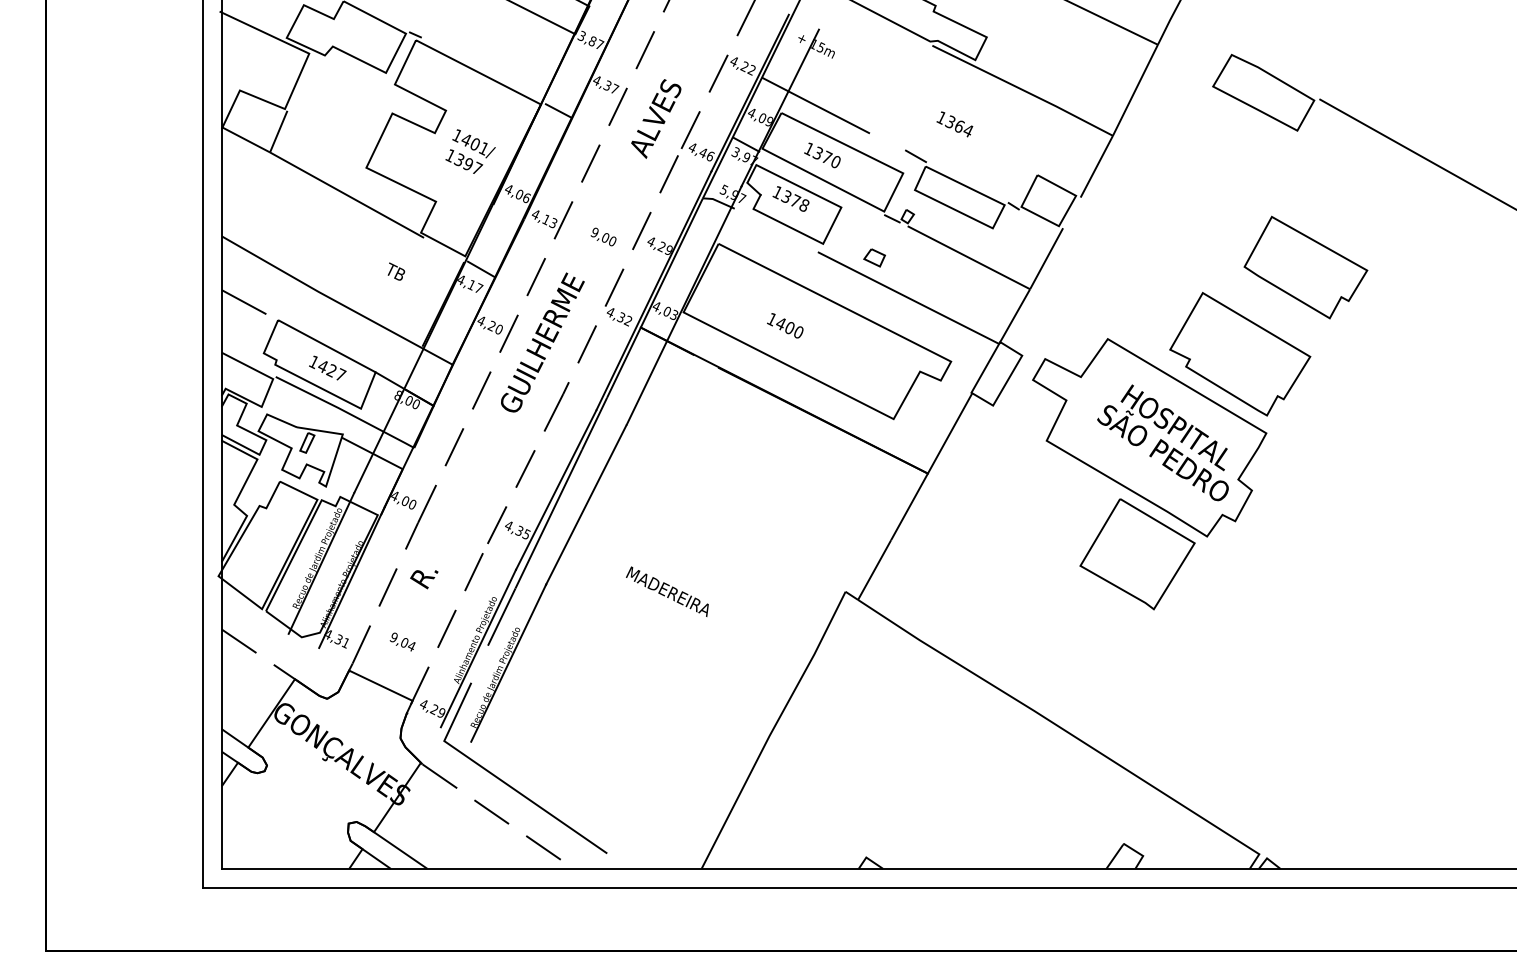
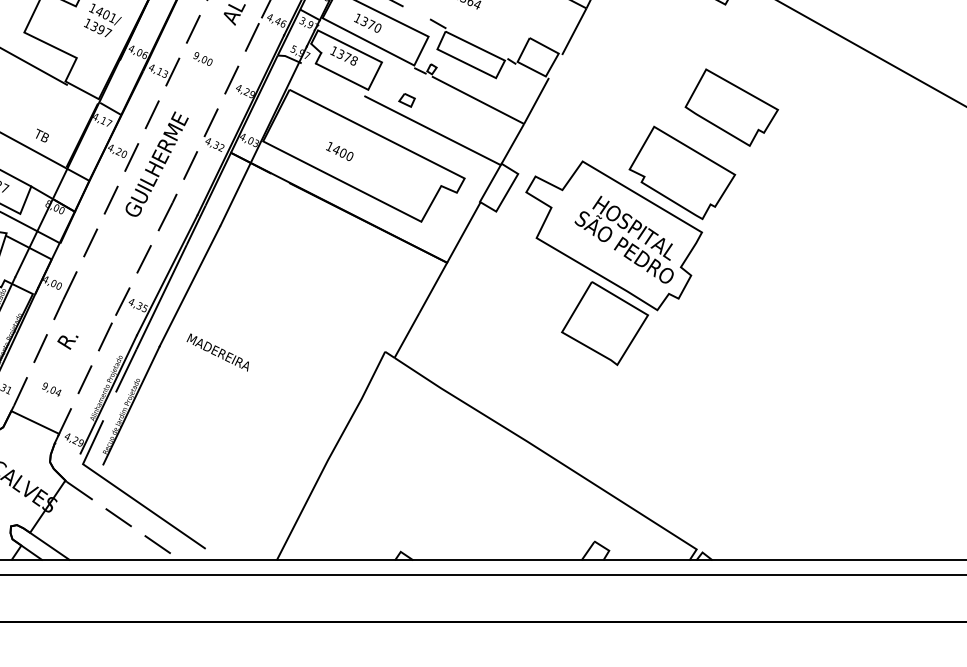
text: (603, 236) -> (202, 58), moved
text: (396, 271) -> (42, 135), moved
text: (667, 591) -> (217, 352), moved

